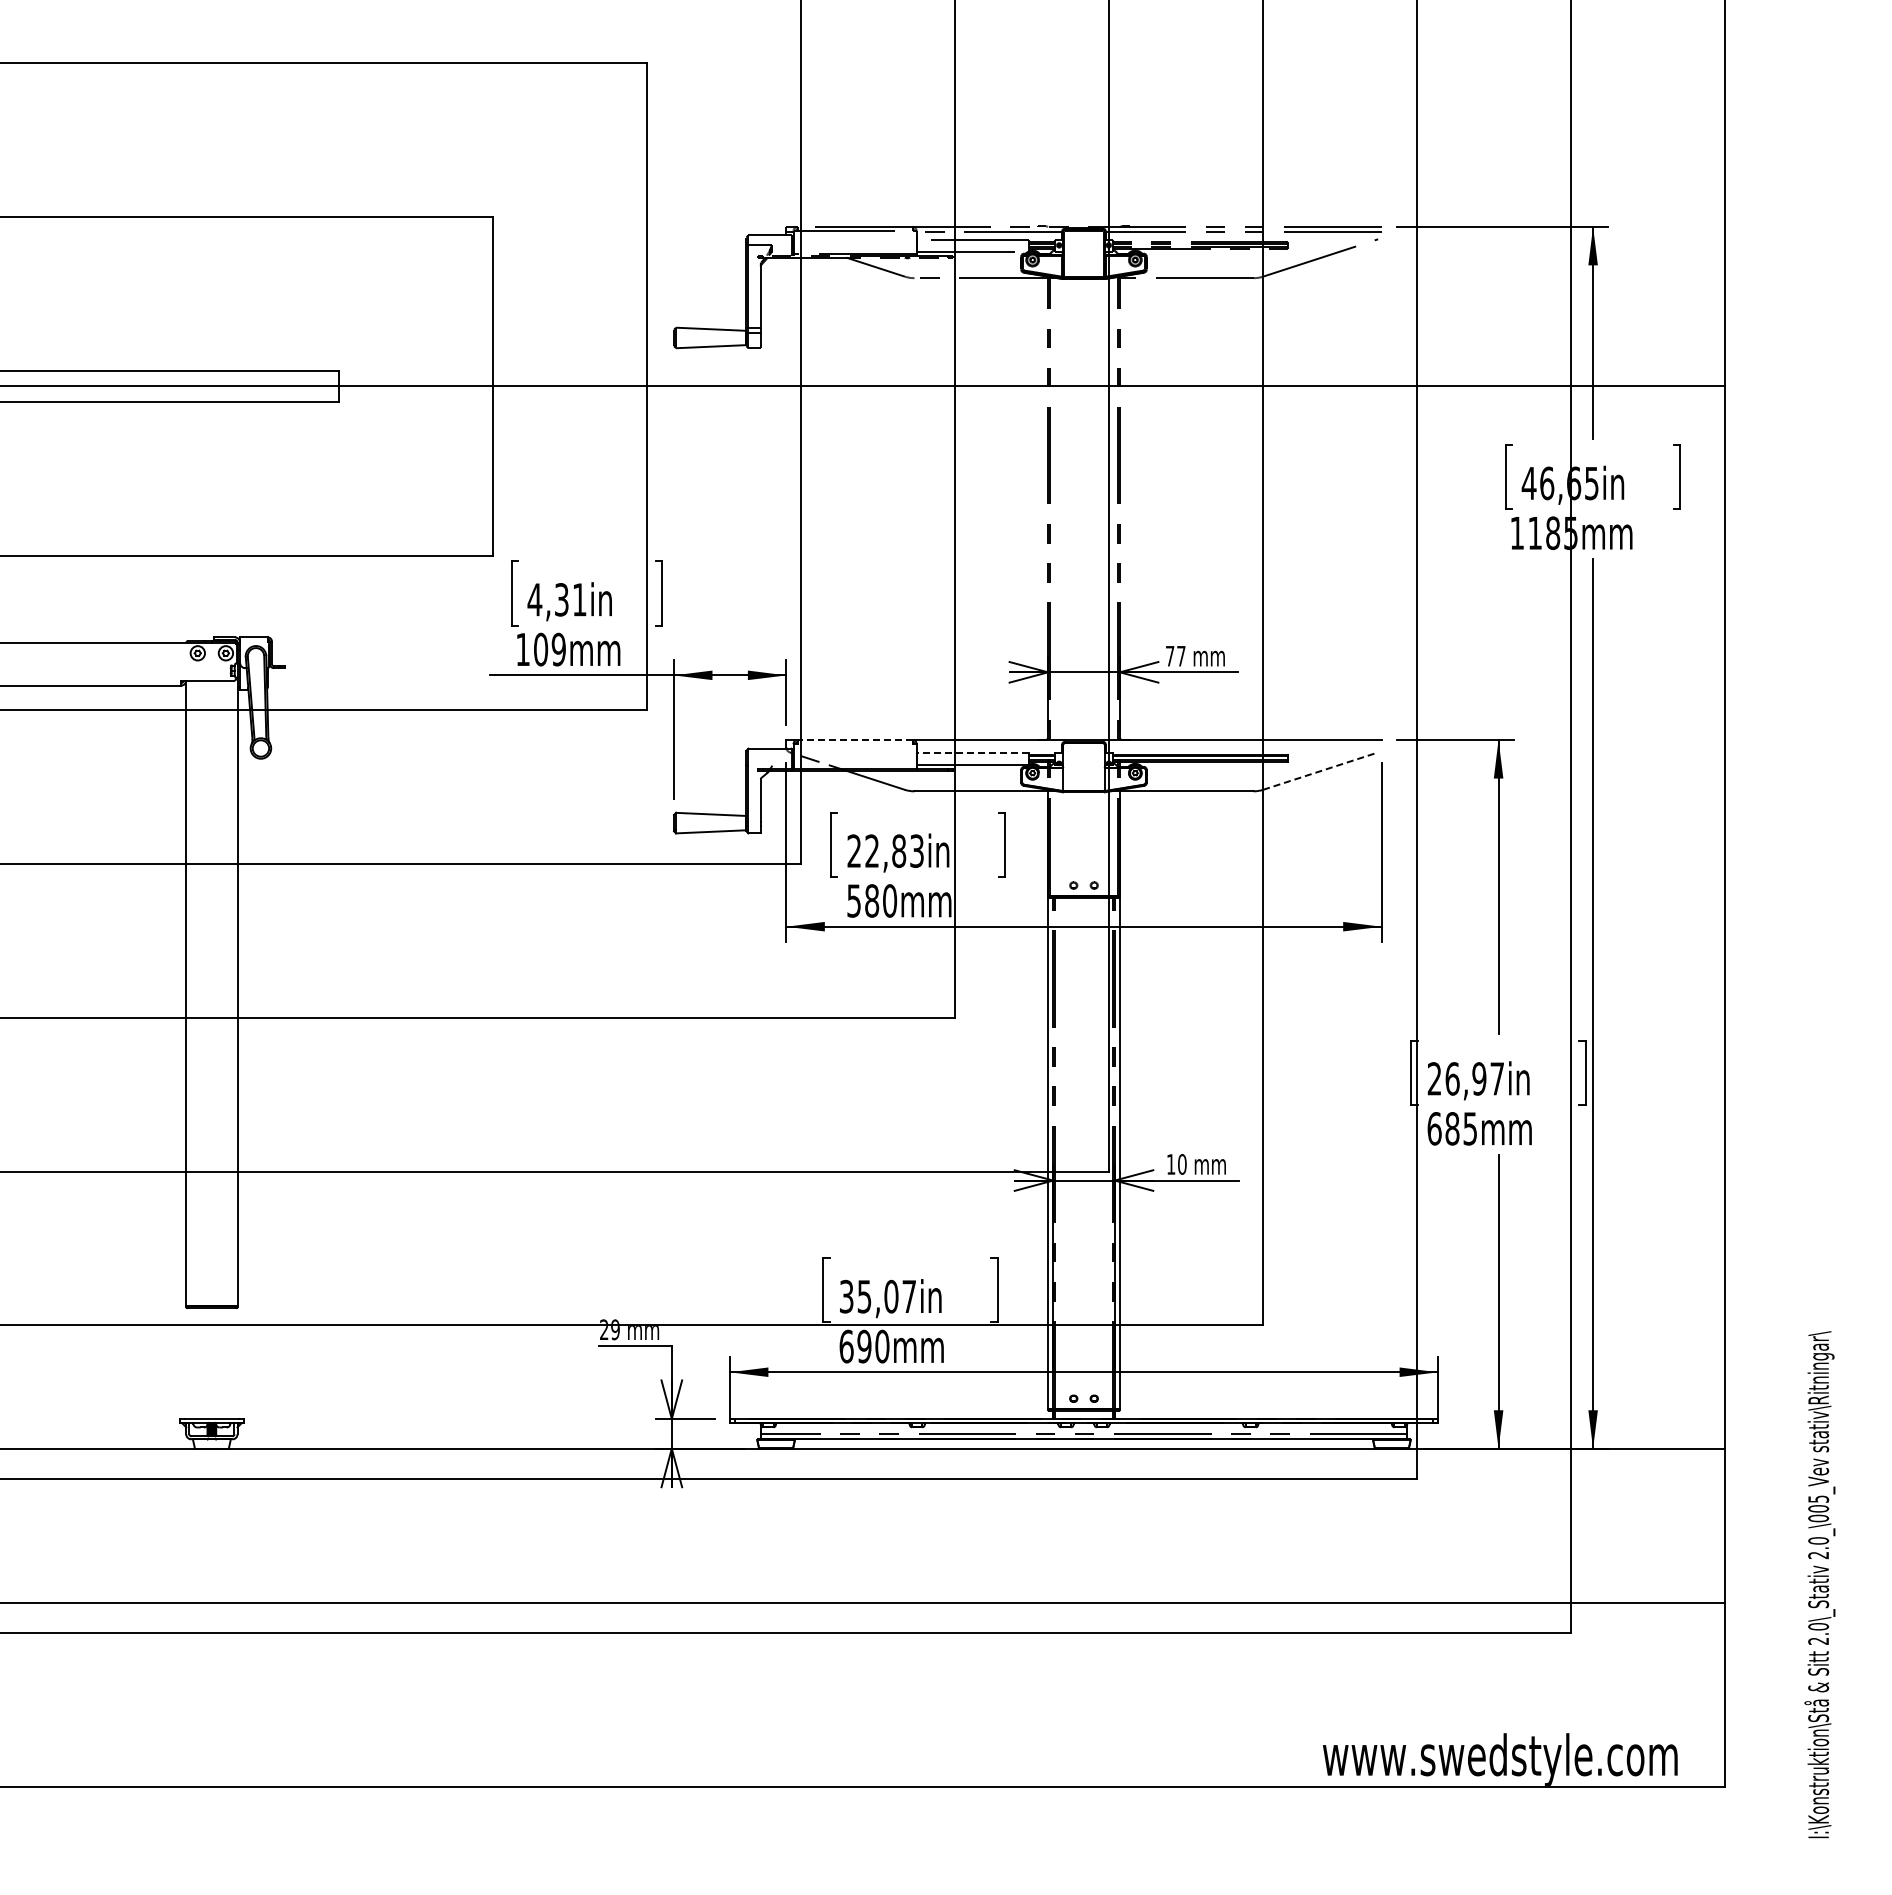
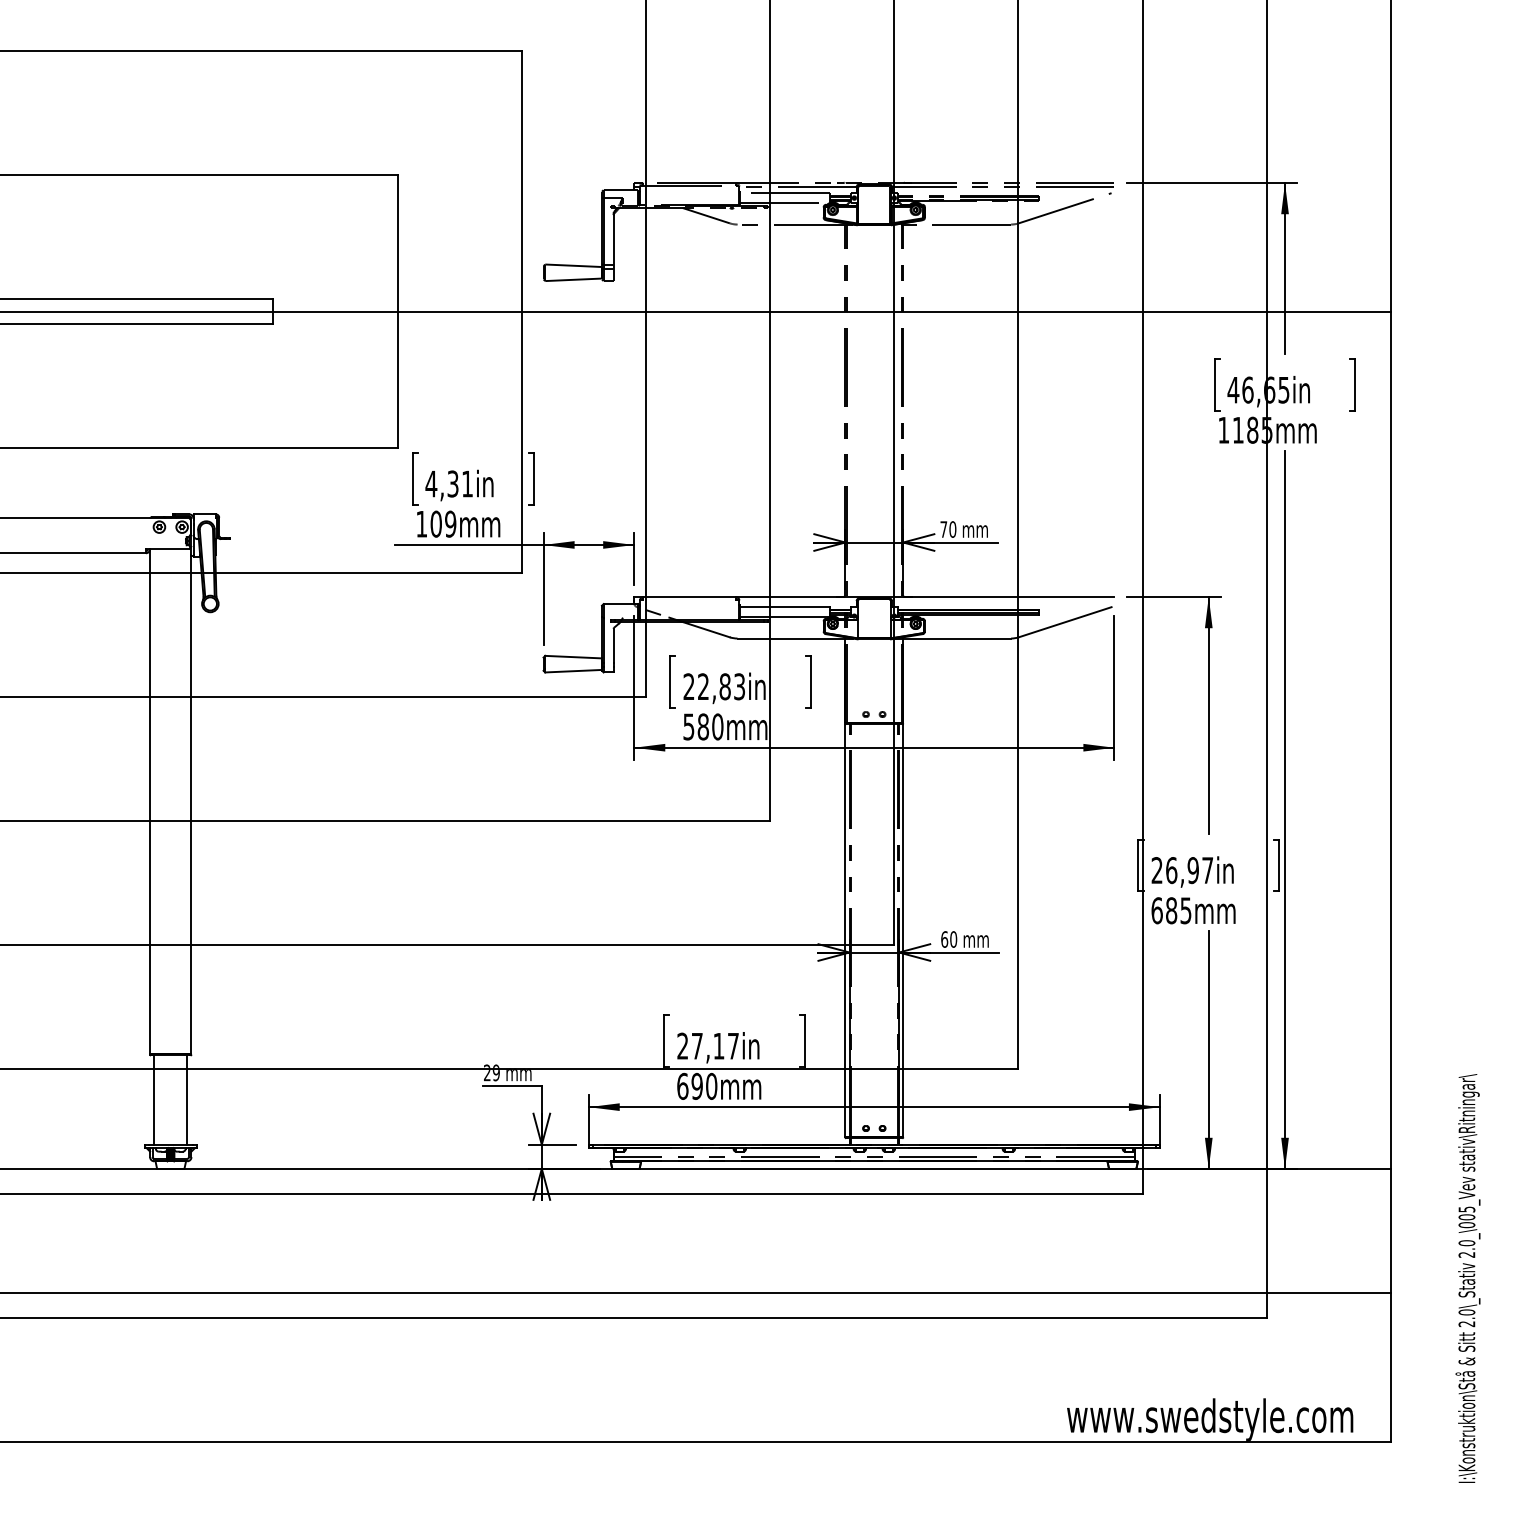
text: (1181, 655) -> (952, 528), 77 -> 70
line: (854, 740) -> (689, 597), dashed -> solid
line: (973, 752) -> (785, 607), dashed -> solid
line: (1321, 771) -> (1065, 622), dashed -> solid
text: (1170, 1164) -> (944, 939), 10 -> 60
text: (868, 1296) -> (700, 1046), 35,07in -> 27,17in
line: (191, 1363) -> (154, 1100), added
line: (232, 1363) -> (187, 1100), added

